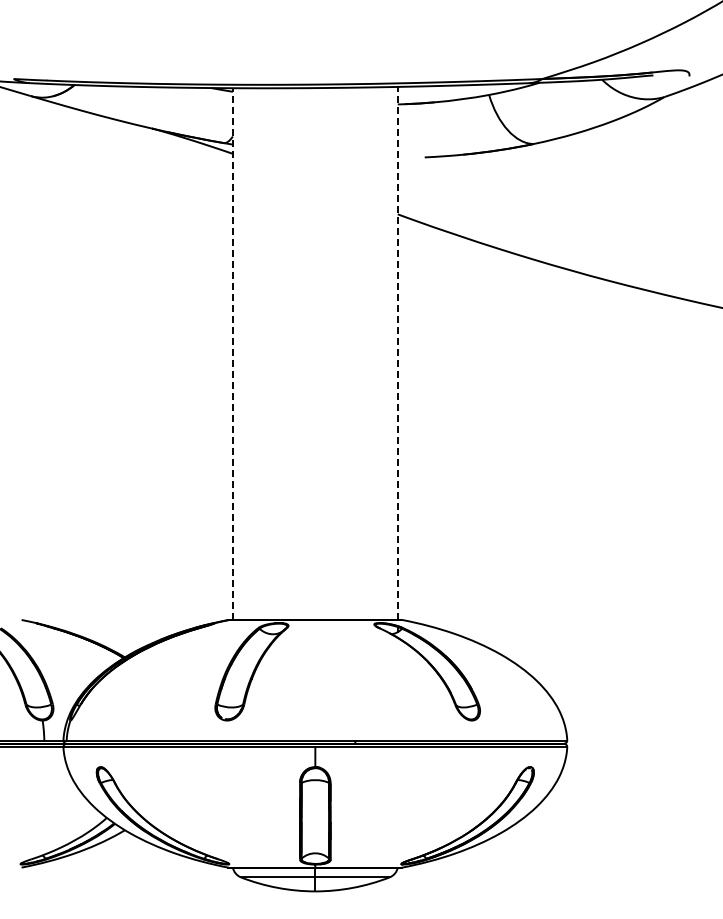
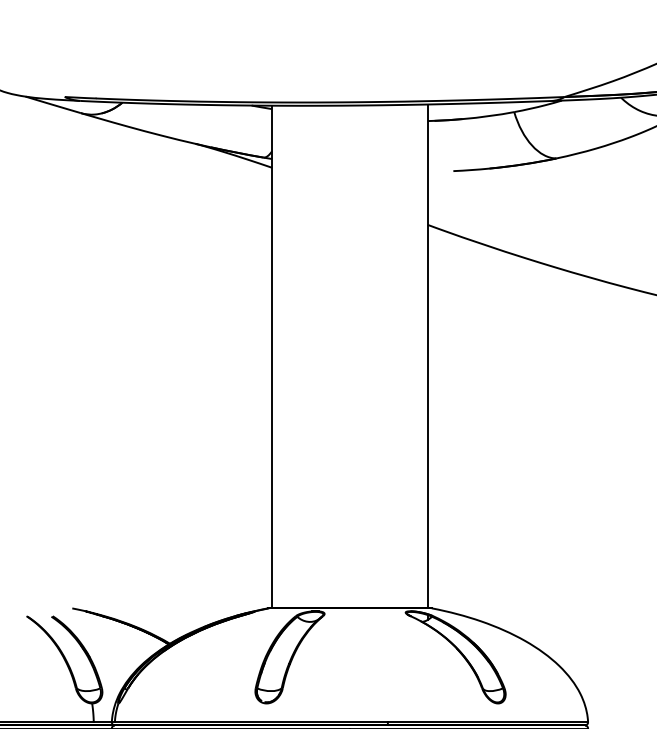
line: (397, 353) -> (427, 356), dashed -> solid
line: (232, 354) -> (271, 357), dashed -> solid

